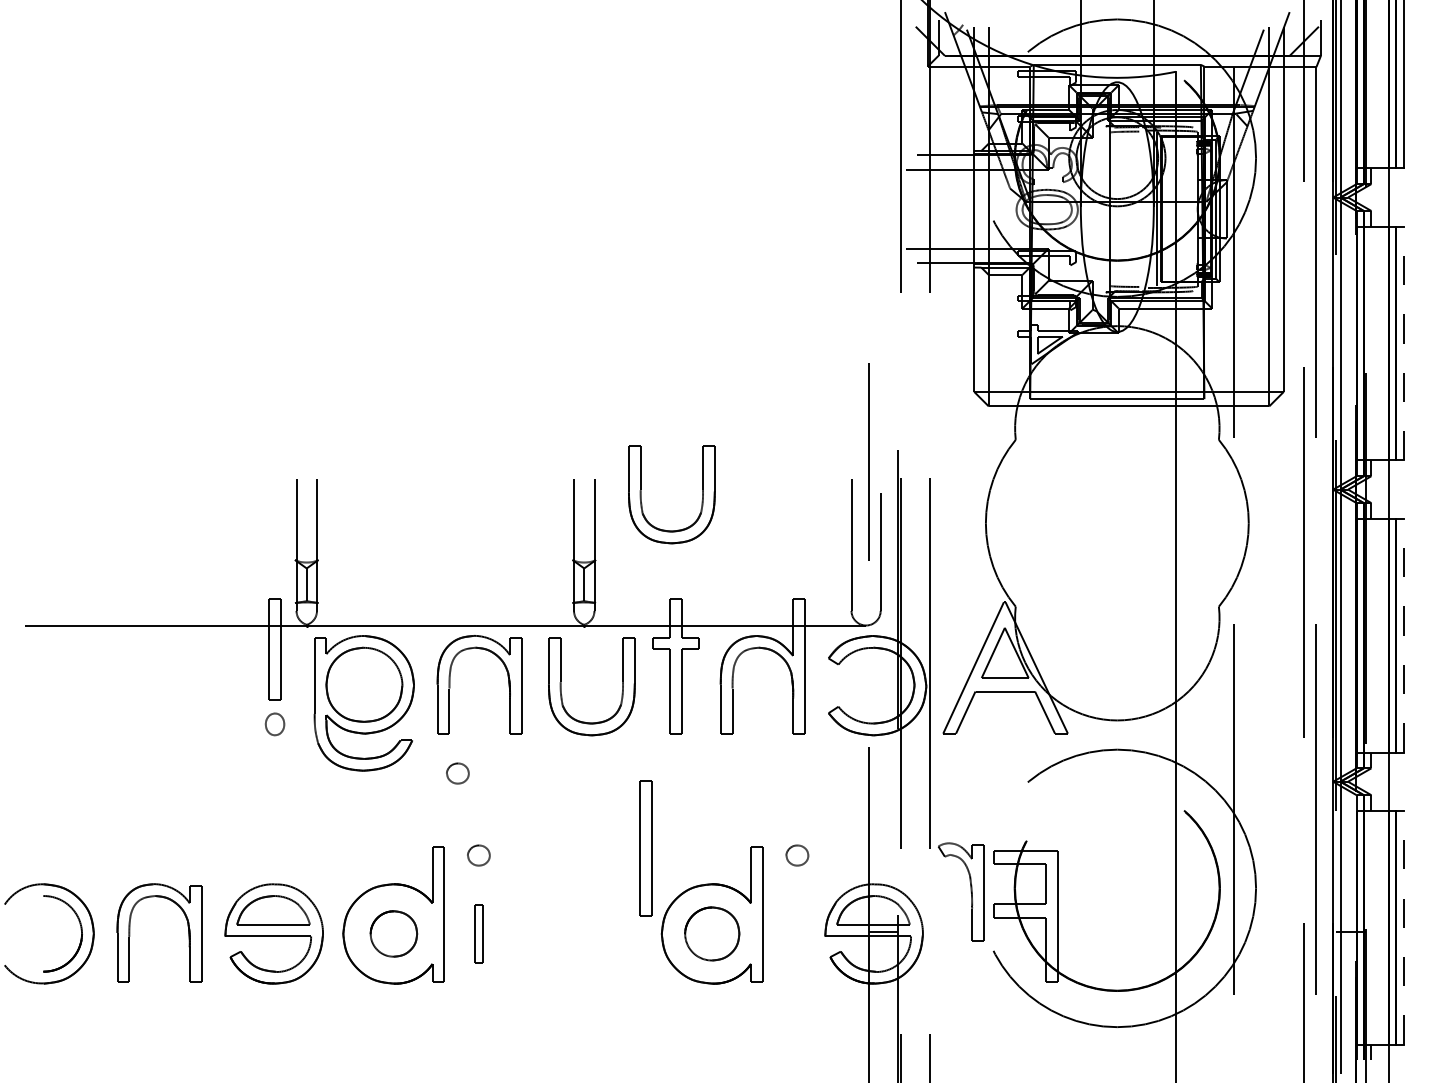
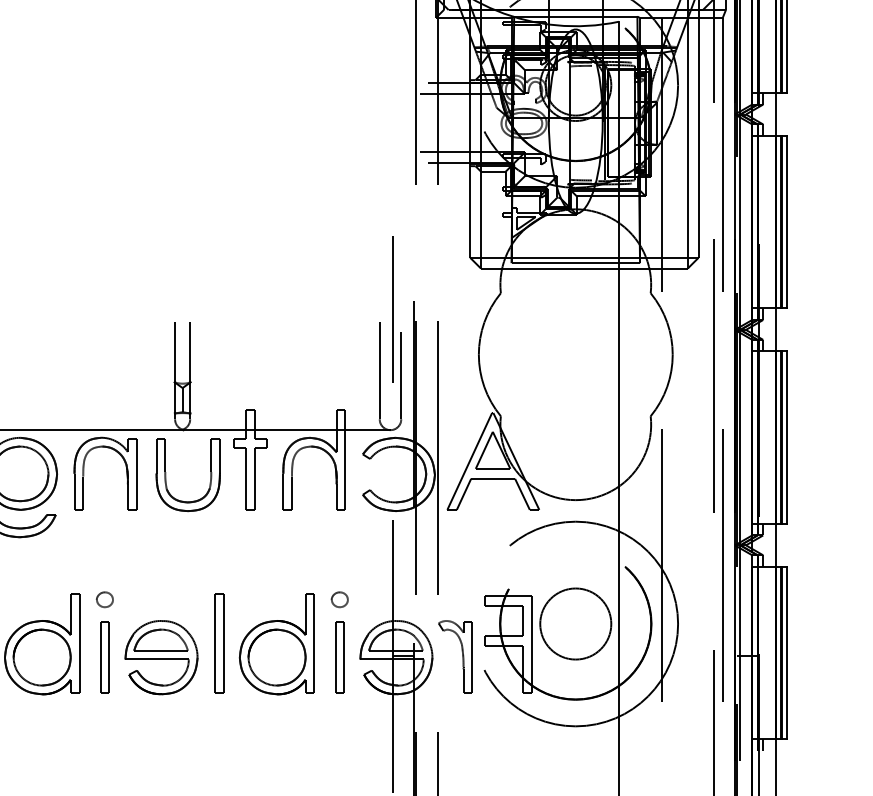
line: (1403, 343) -> (786, 222), dashed -> solid
part: (641, 494) -> (224, 333), removed
line: (1403, 635) -> (786, 437), dashed -> solid
part: (457, 773) -> (89, 539), removed
part: (645, 848) -> (218, 643), moved
circle: (1117, 888) -> (575, 624), added
part: (970, 891) -> (462, 656), moved
line: (1403, 927) -> (786, 652), dashed -> solid
part: (393, 933) -> (41, 657), size x1.67
part: (478, 933) -> (104, 657), size x1.67
part: (555, 933) -> (161, 657), added
part: (711, 933) -> (276, 657), size x1.43
part: (797, 933) -> (339, 657), added

